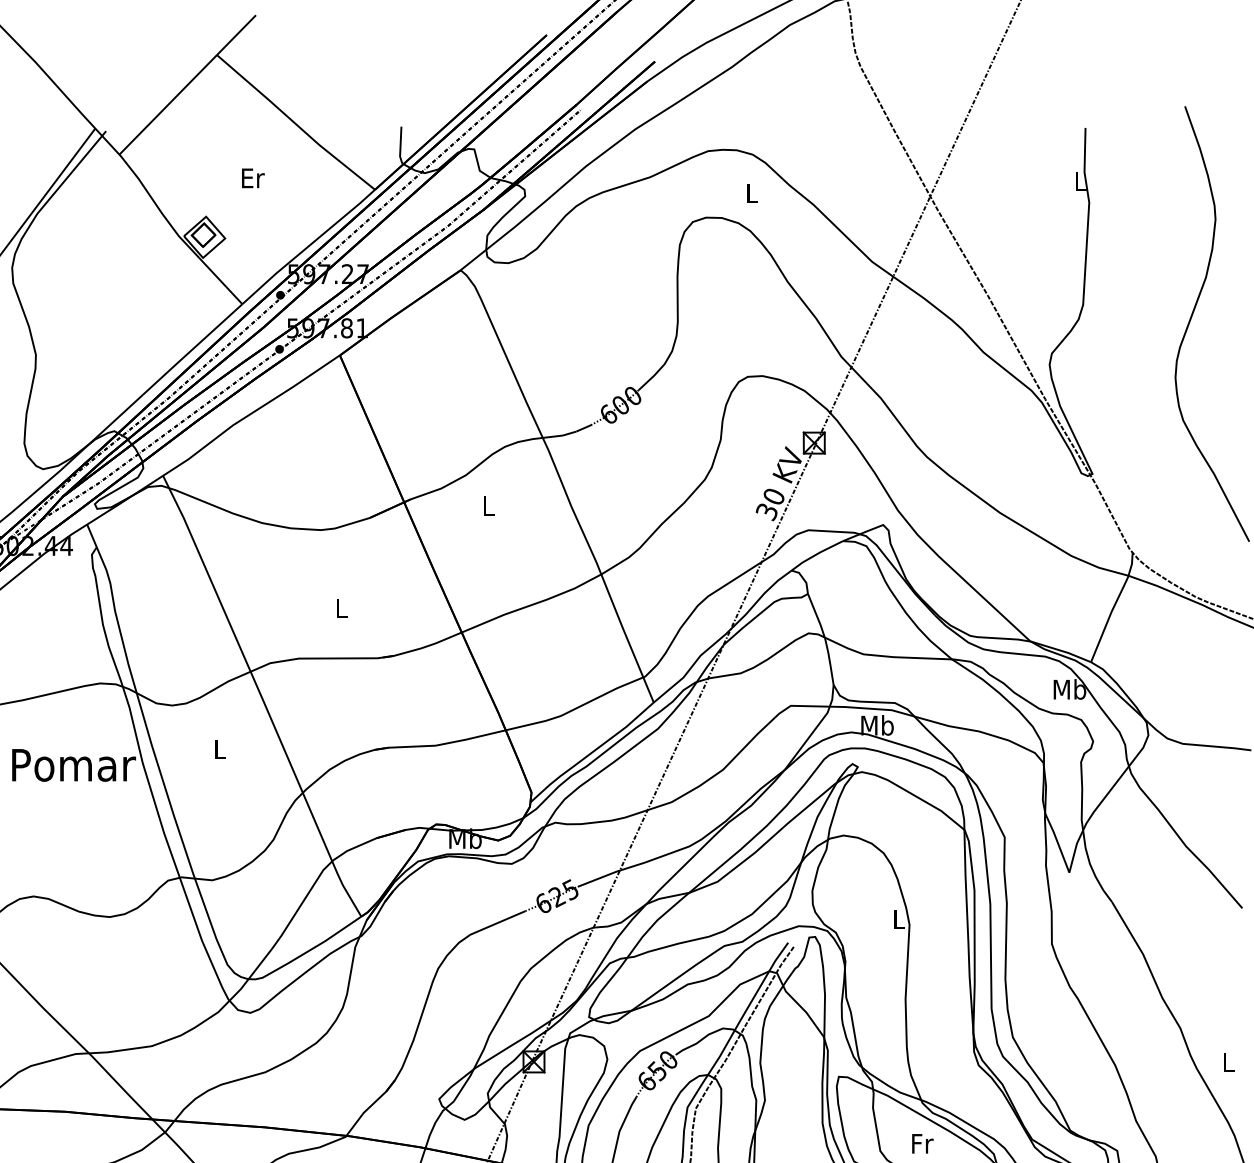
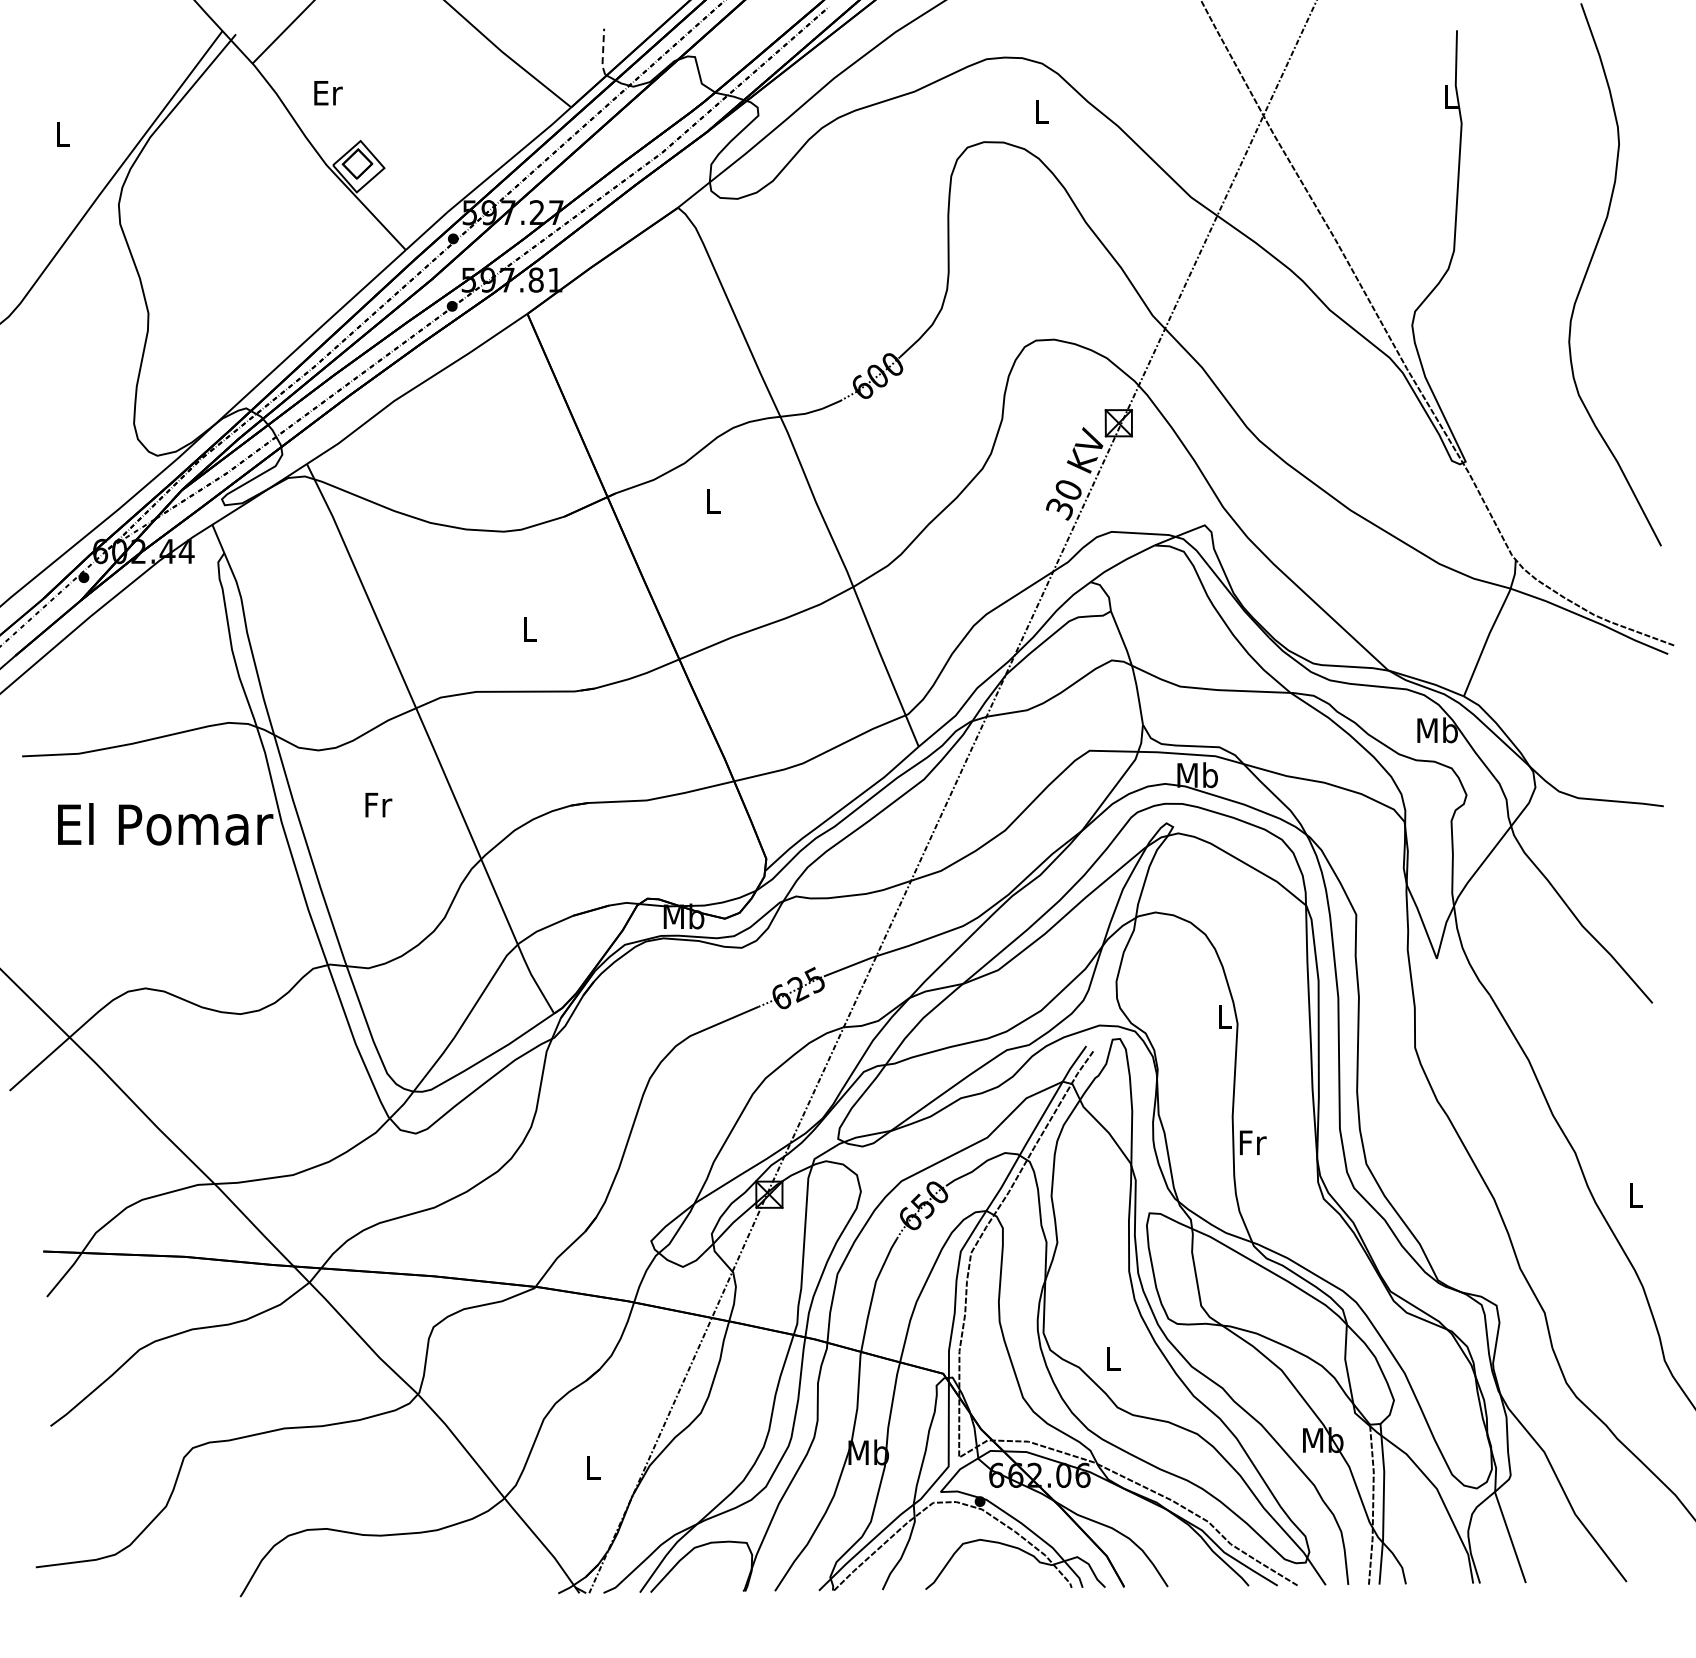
line: (400, 145) -> (603, 52), solid -> dashed
text: (253, 178) -> (328, 93), moved
text: (220, 748) -> (378, 804), L -> Fr
text: (923, 1143) -> (1253, 1142), moved

